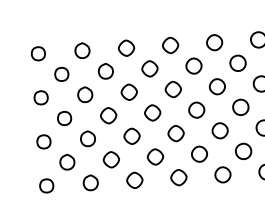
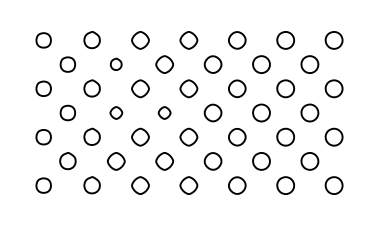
part: (105, 71) -> (115, 64), size x0.7
part: (152, 112) -> (164, 112), size x0.7
part: (108, 115) -> (116, 112), size x0.7

